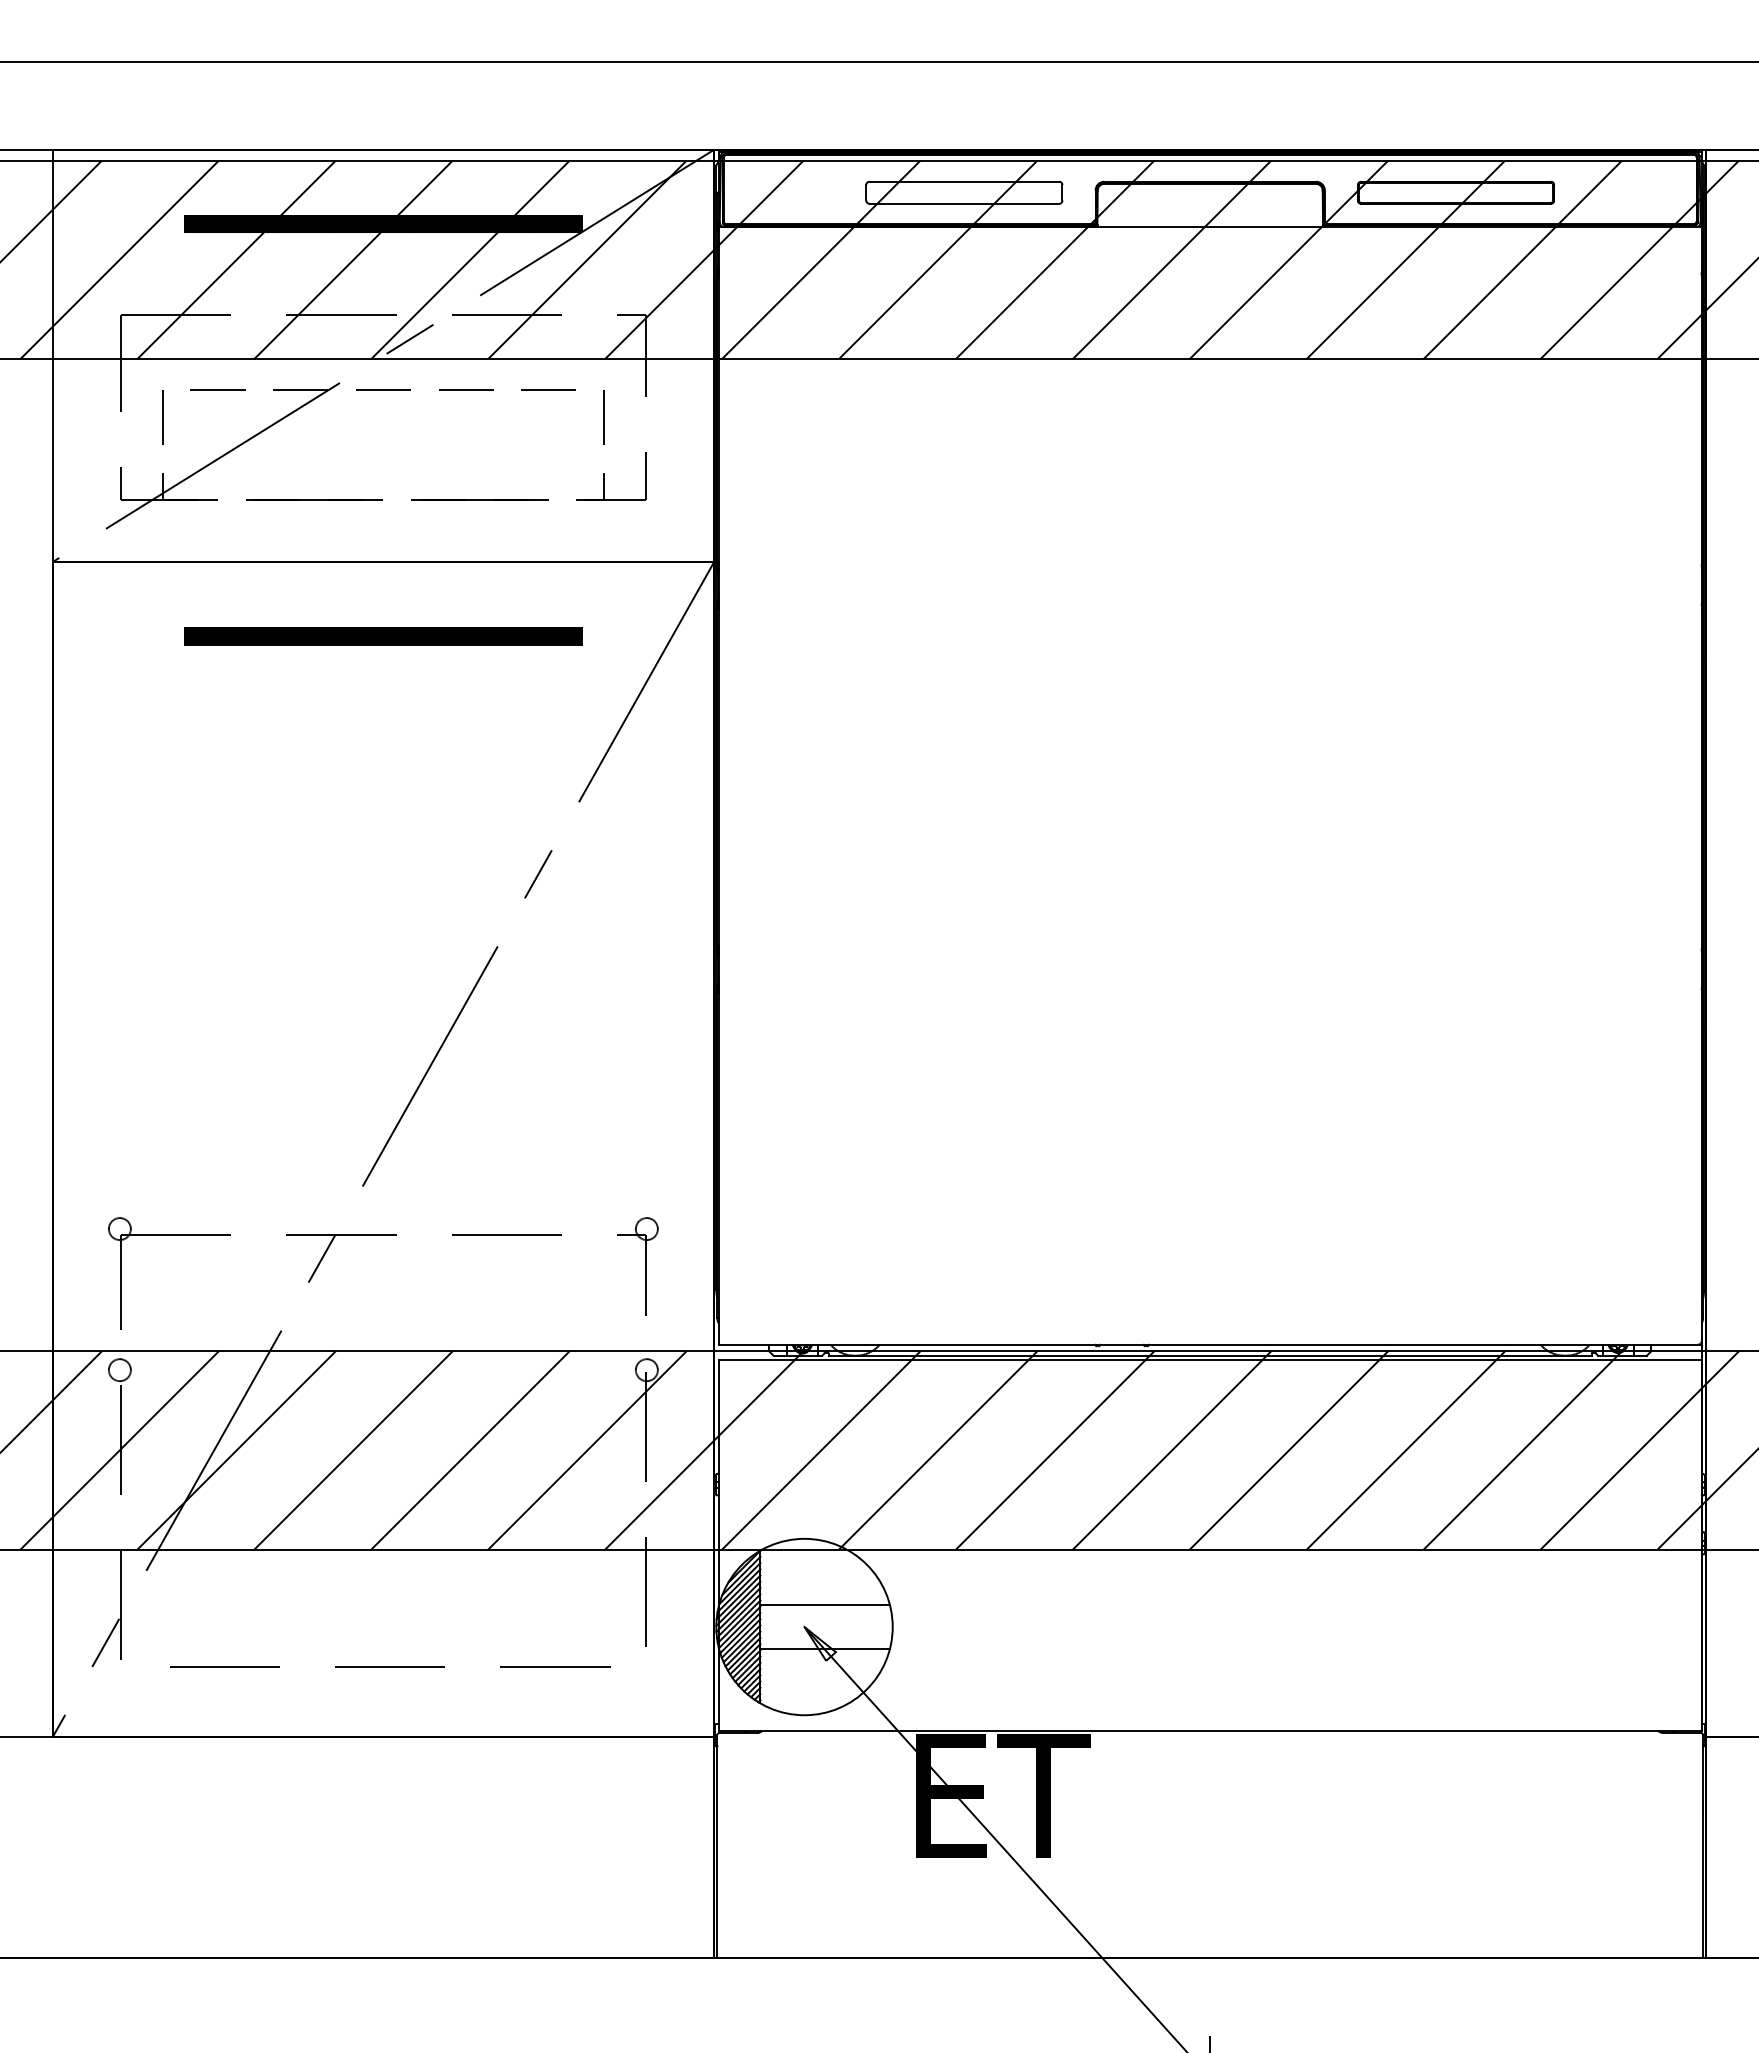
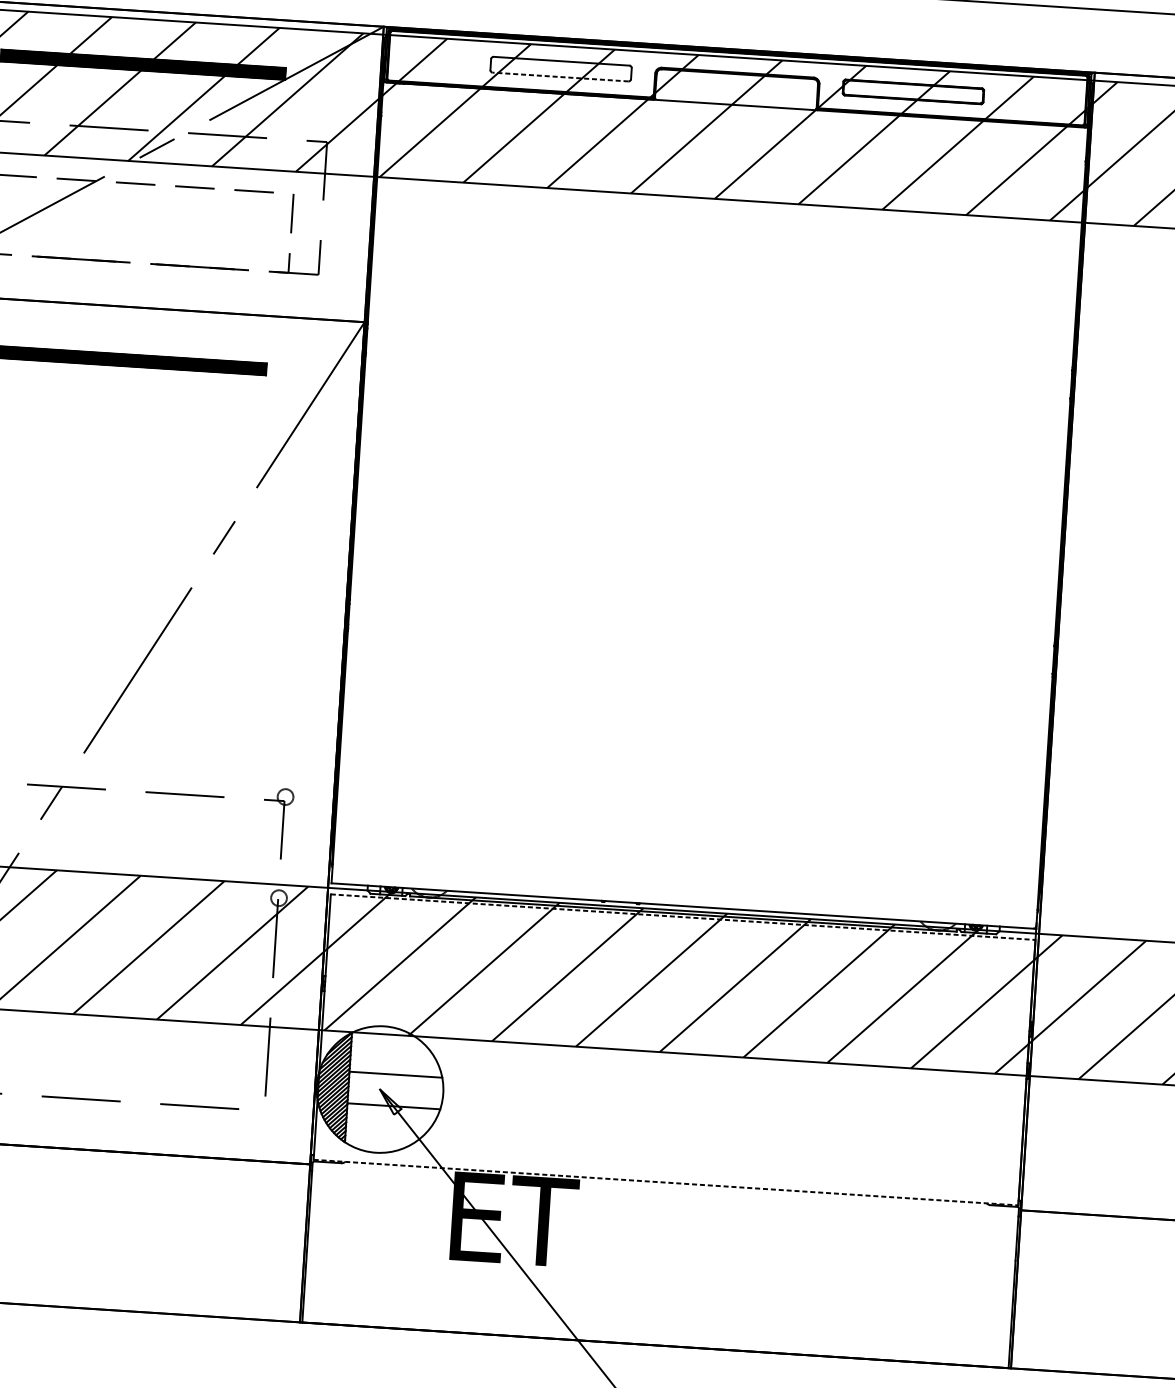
line: (964, 203) -> (560, 76), solid -> dashed
line: (1210, 1360) -> (683, 917), solid -> dashed
line: (1210, 1730) -> (666, 1182), solid -> dashed

